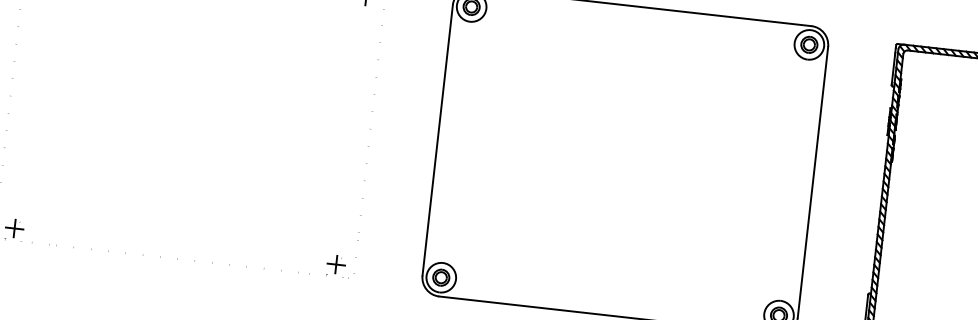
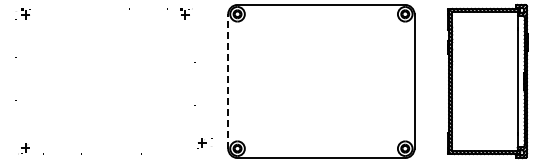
line: (438, 140) -> (228, 81), solid -> dashed
part: (340, 266) -> (204, 143), moved

